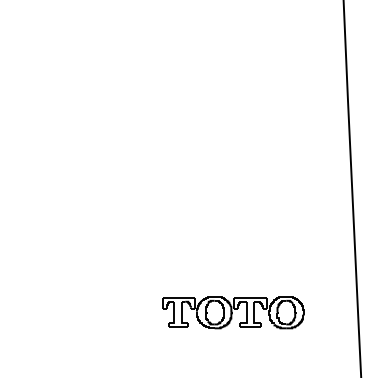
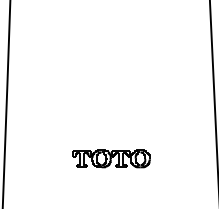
part: (232, 312) -> (111, 158), moved

